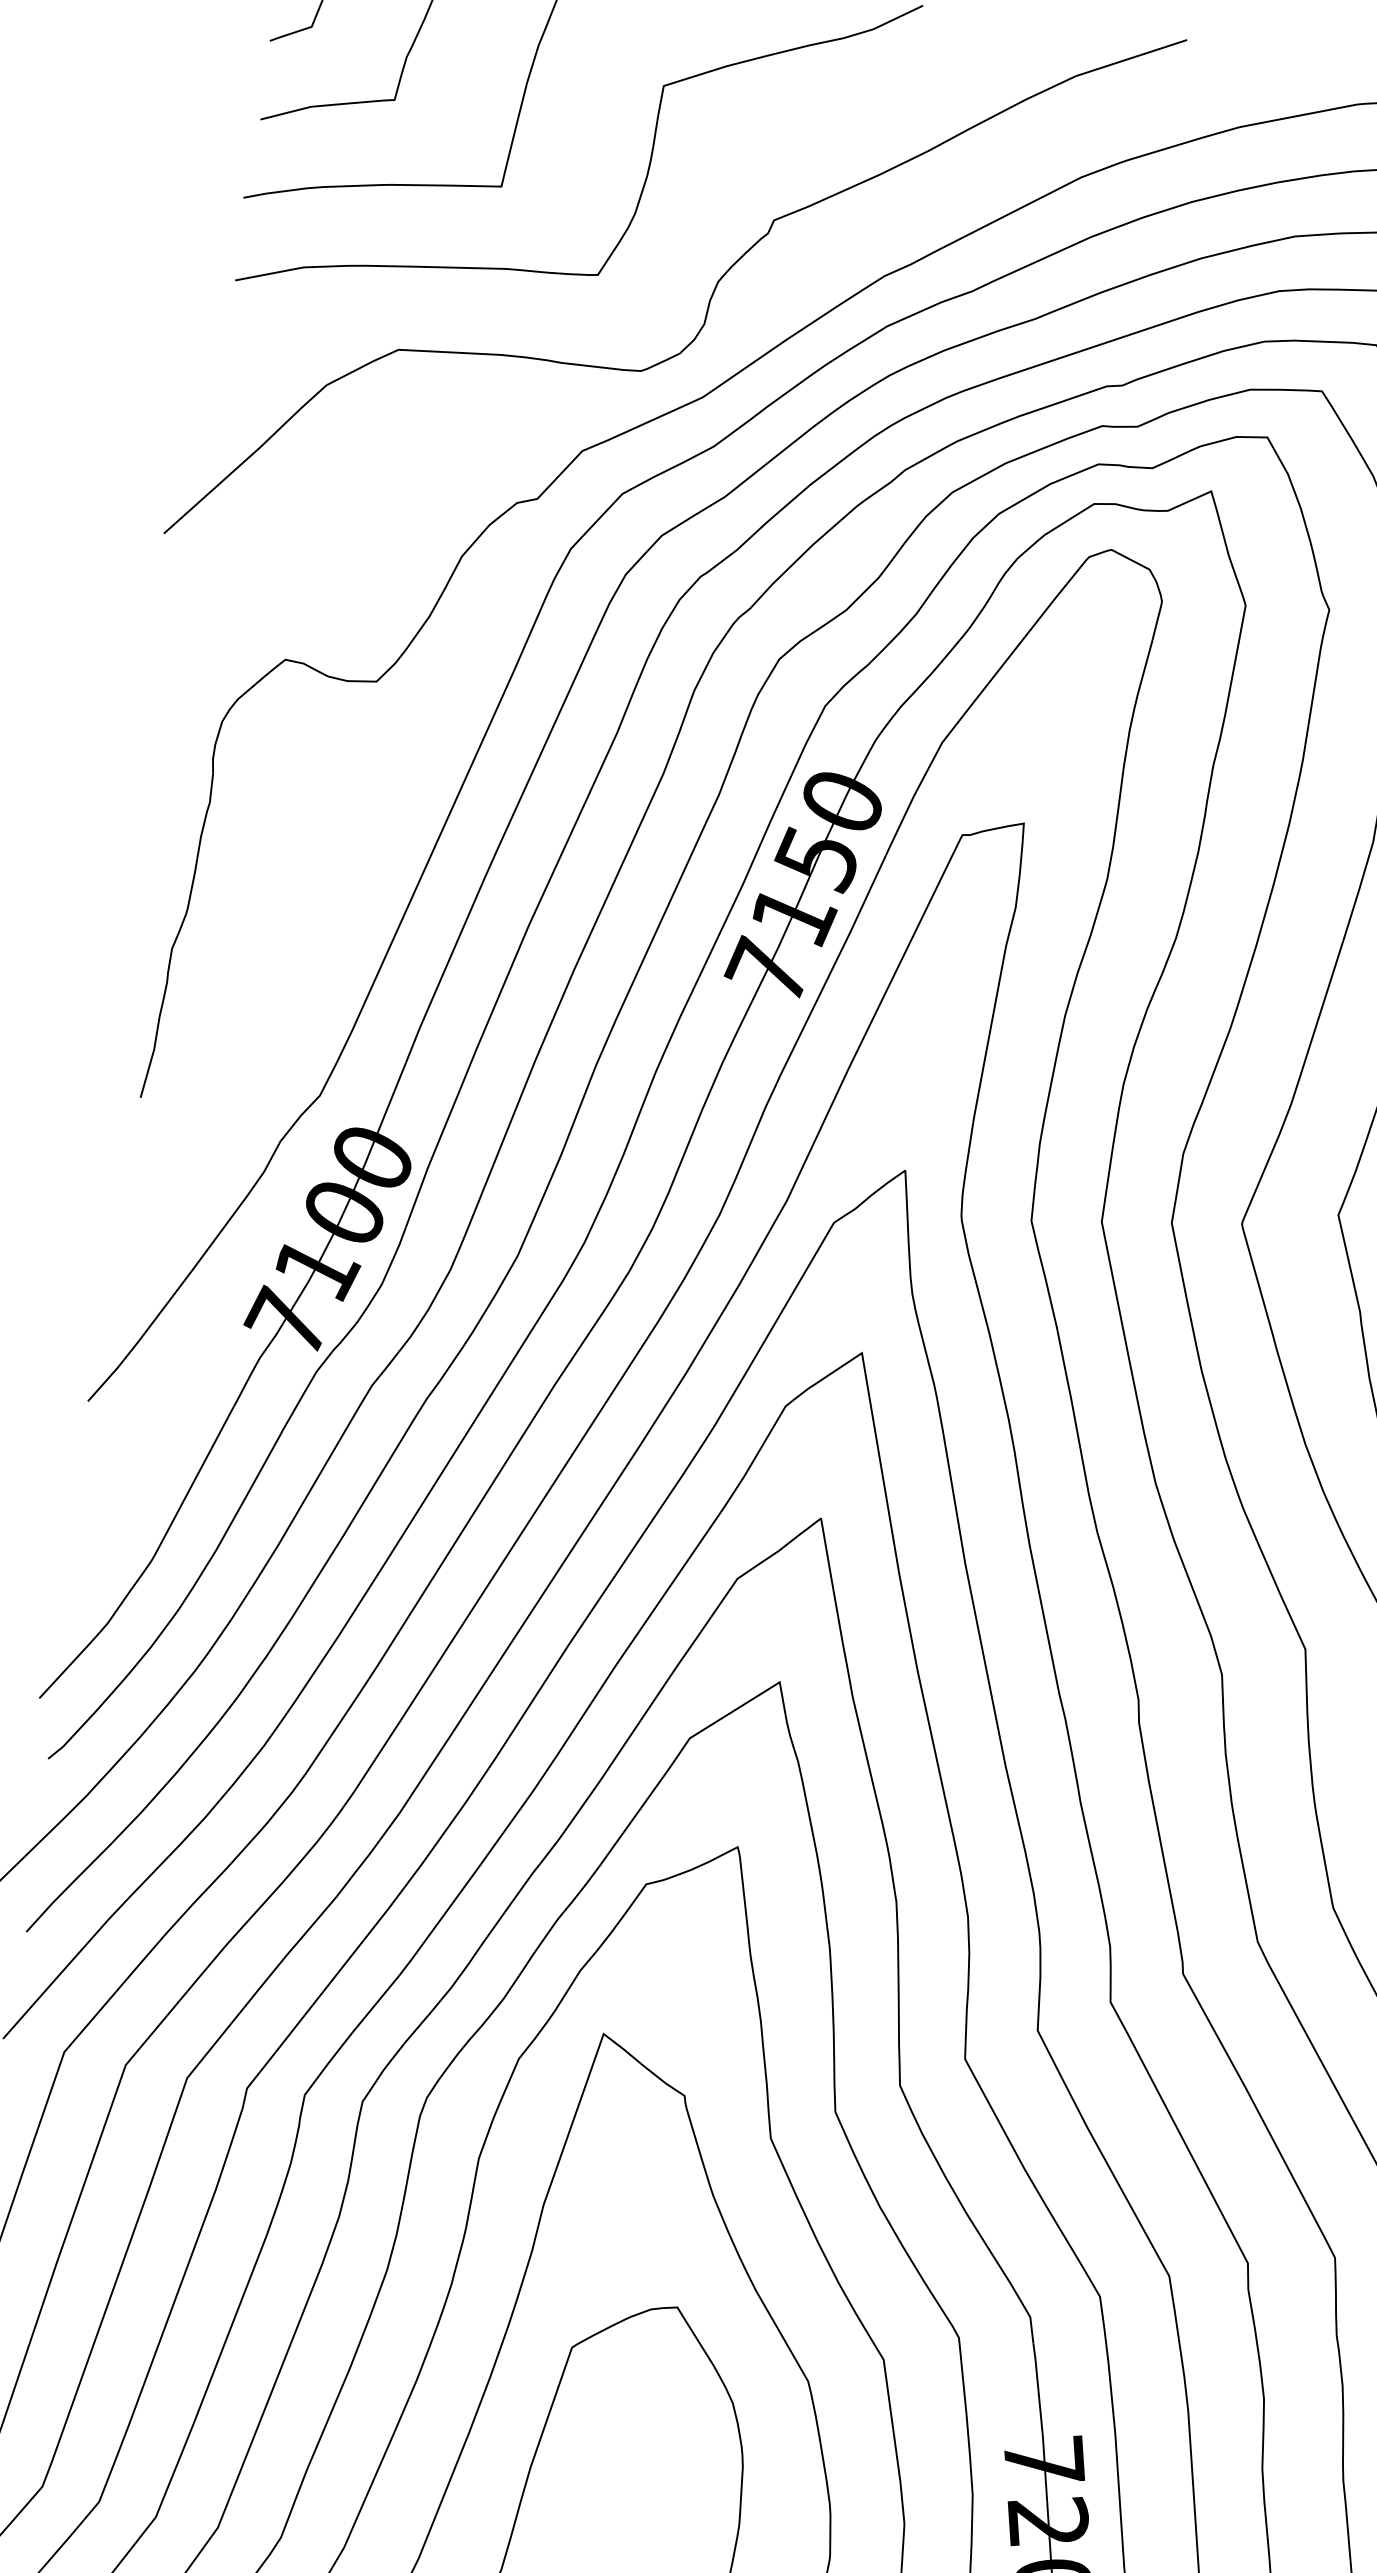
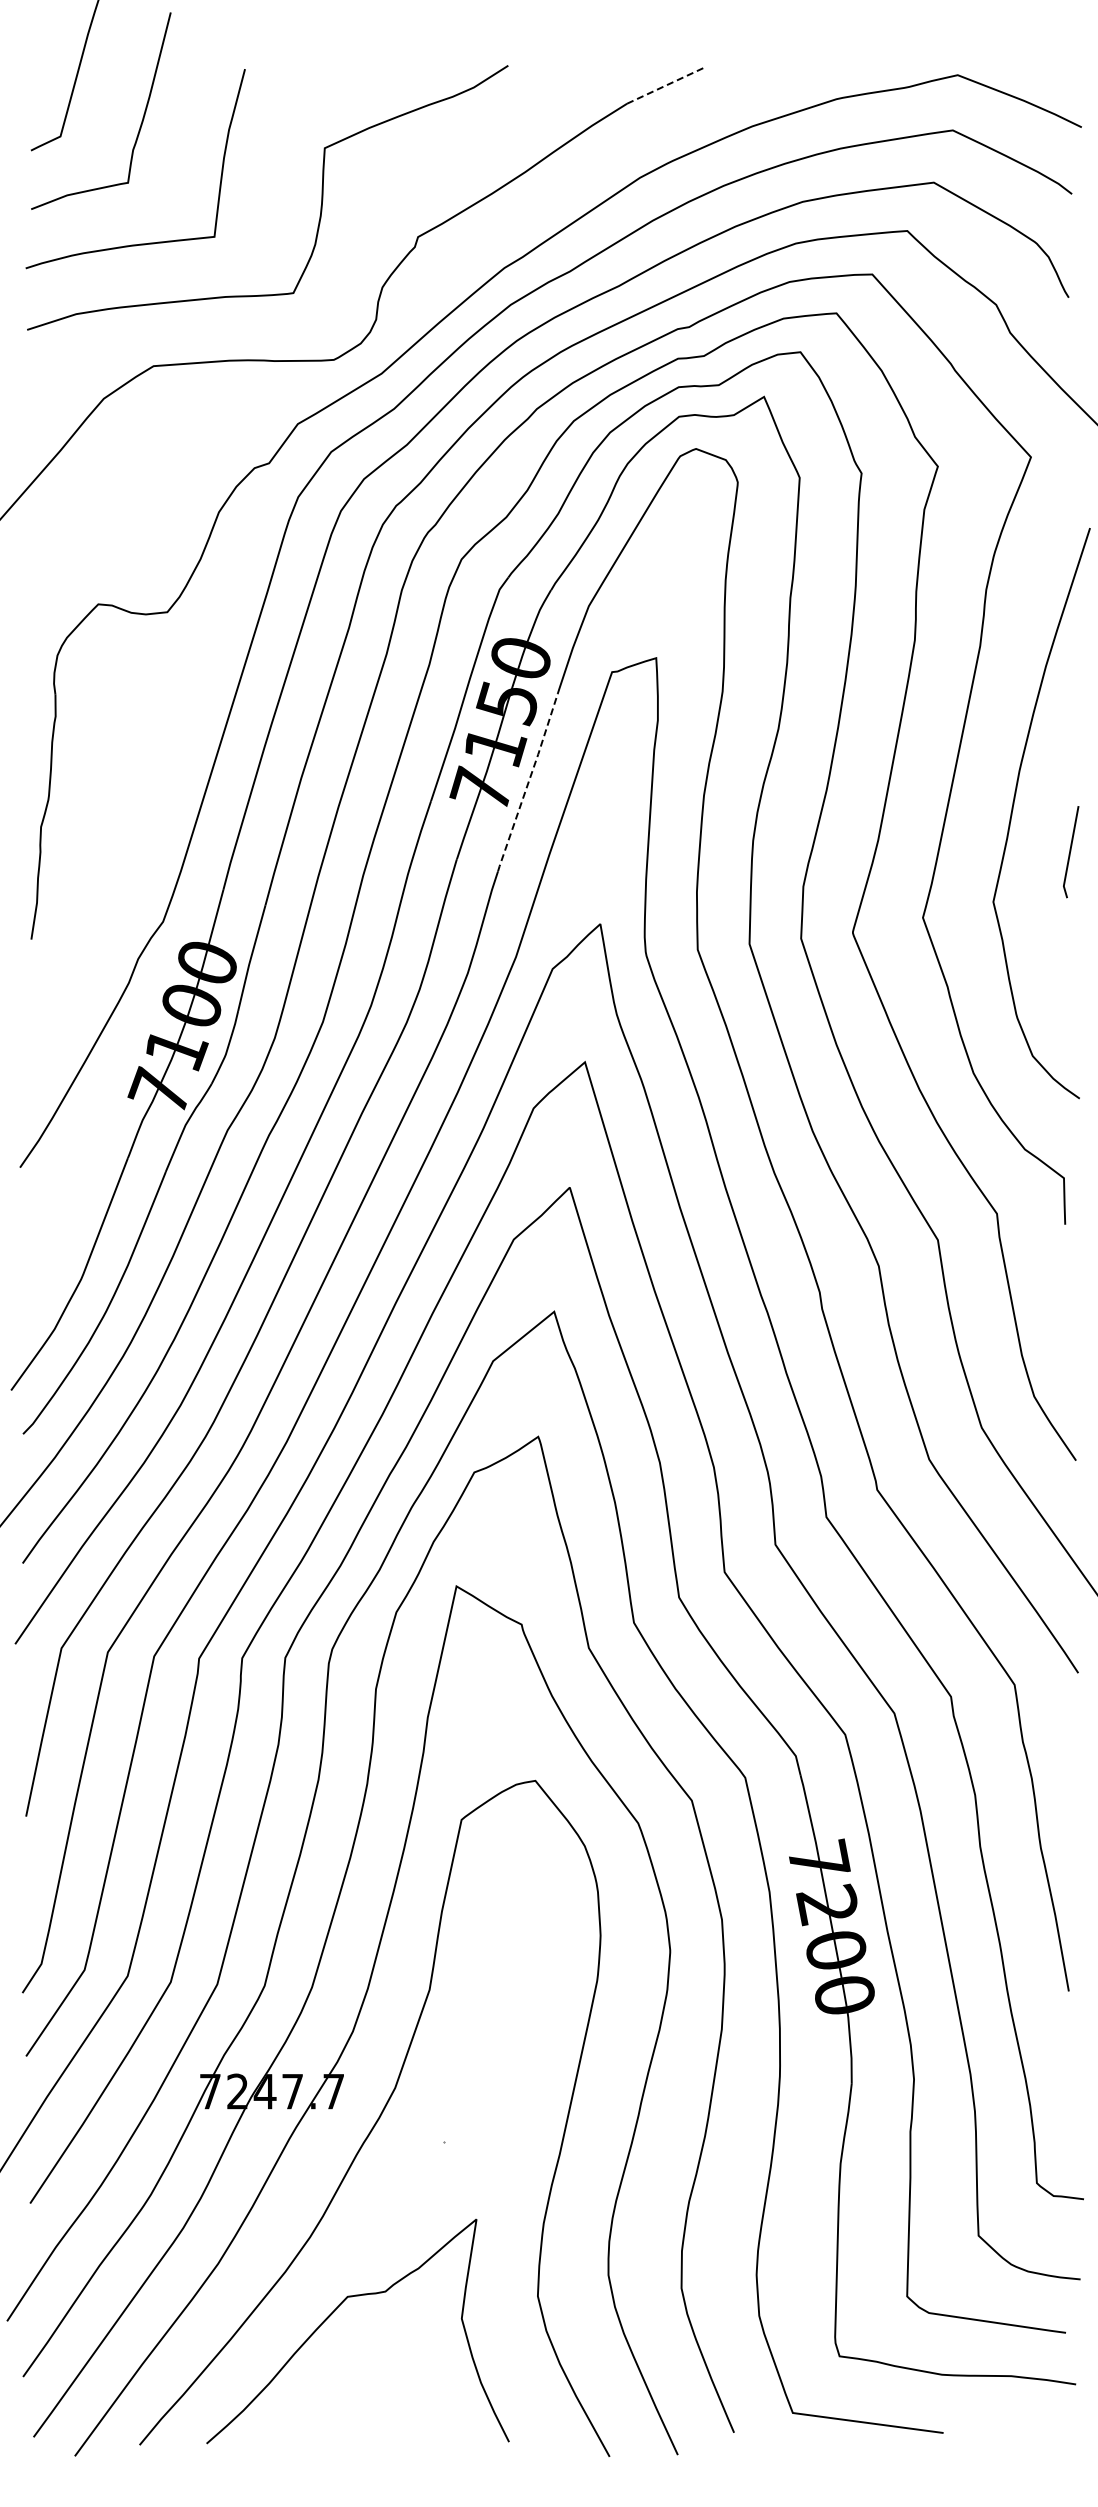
line: (1131, 58) -> (666, 85), solid -> dashed
line: (832, 969) -> (528, 782), solid -> dashed

